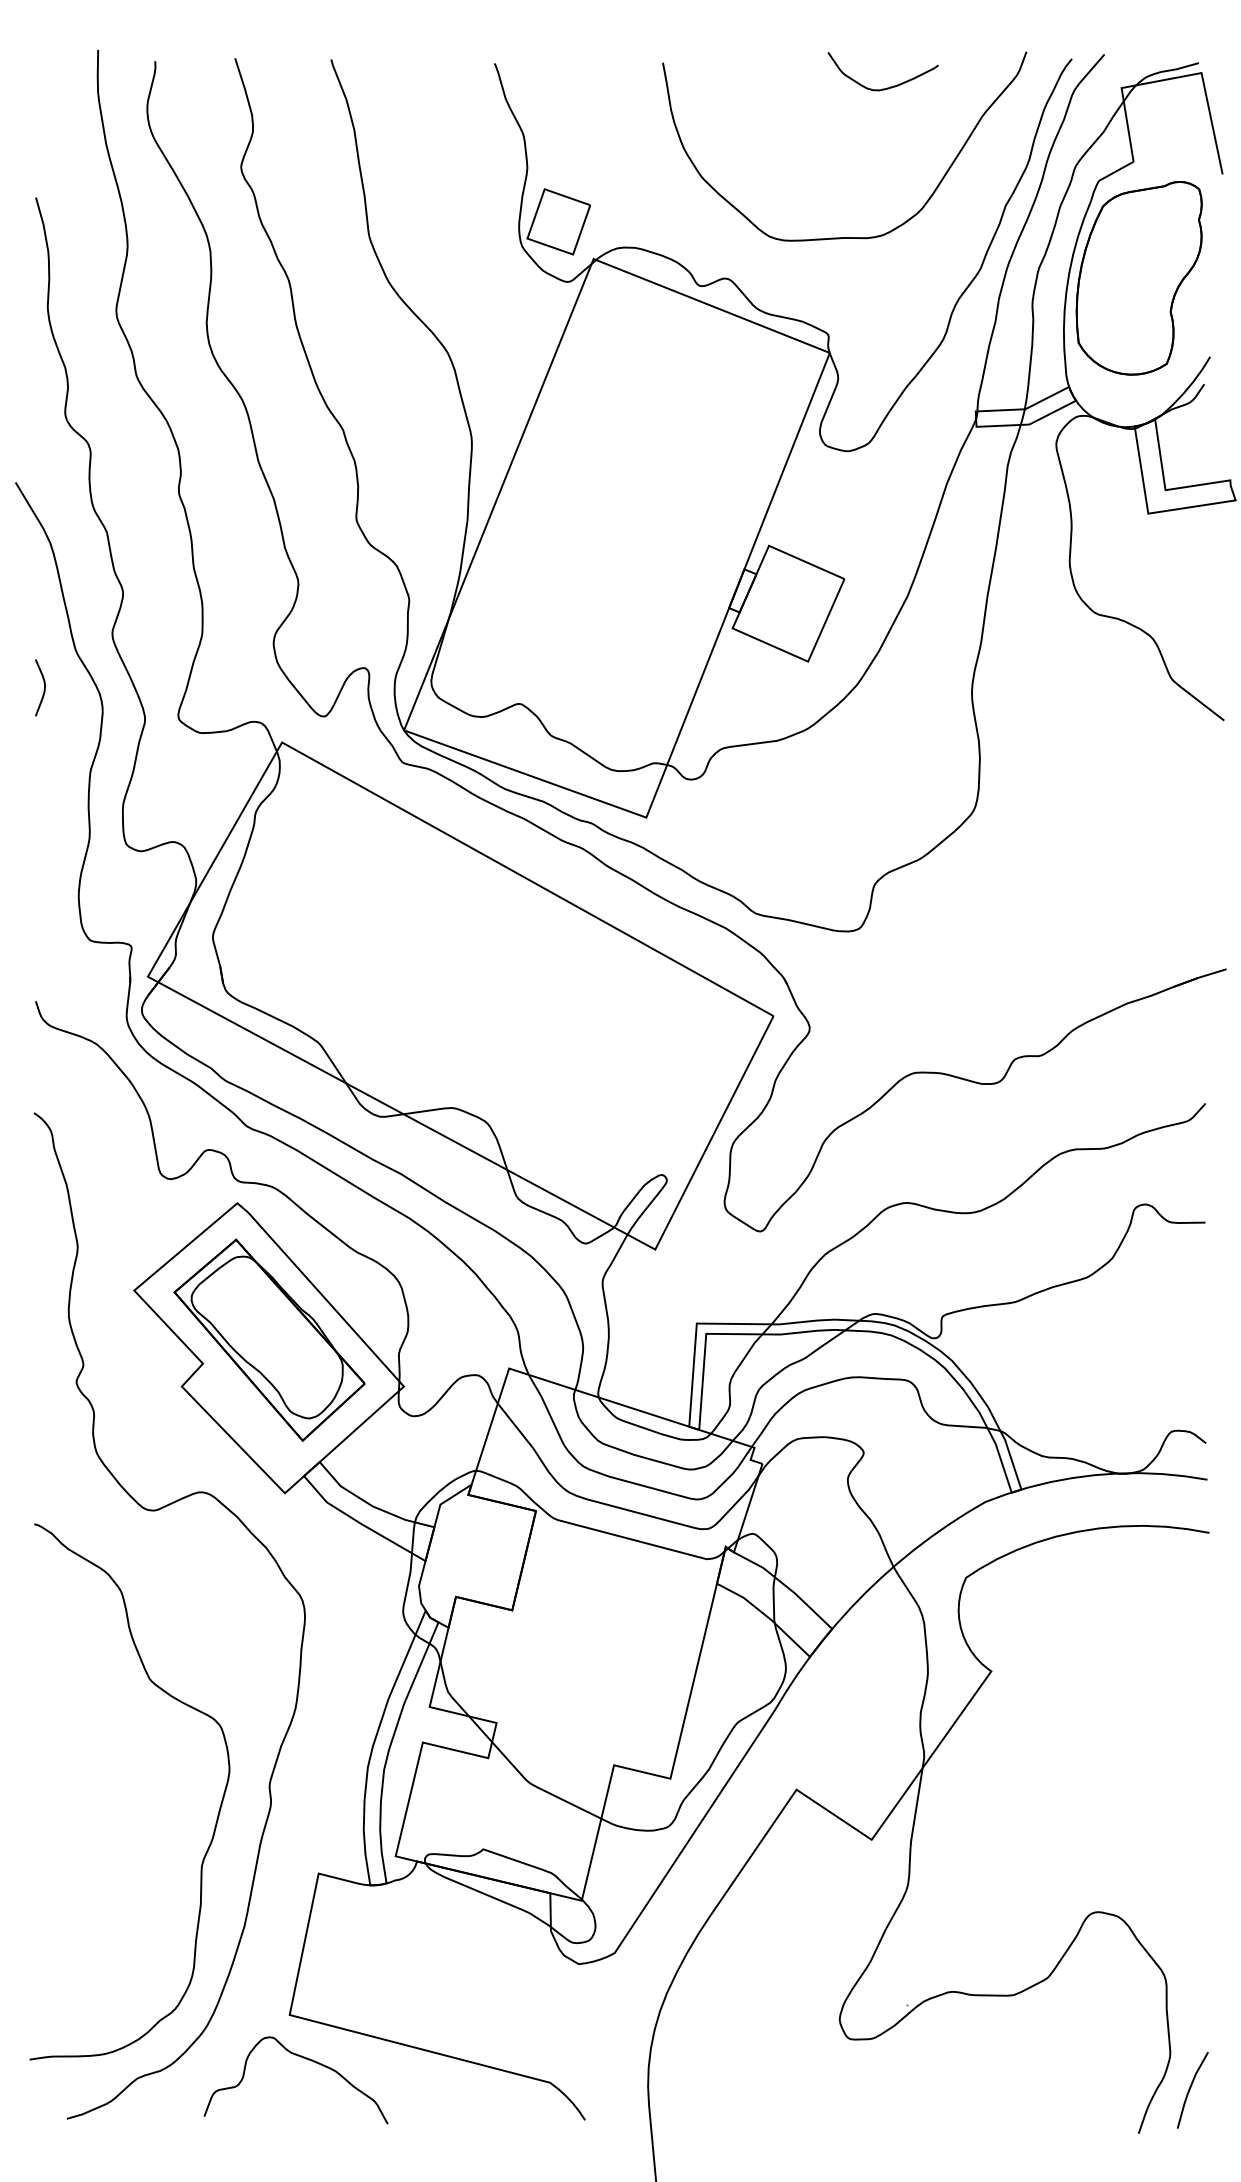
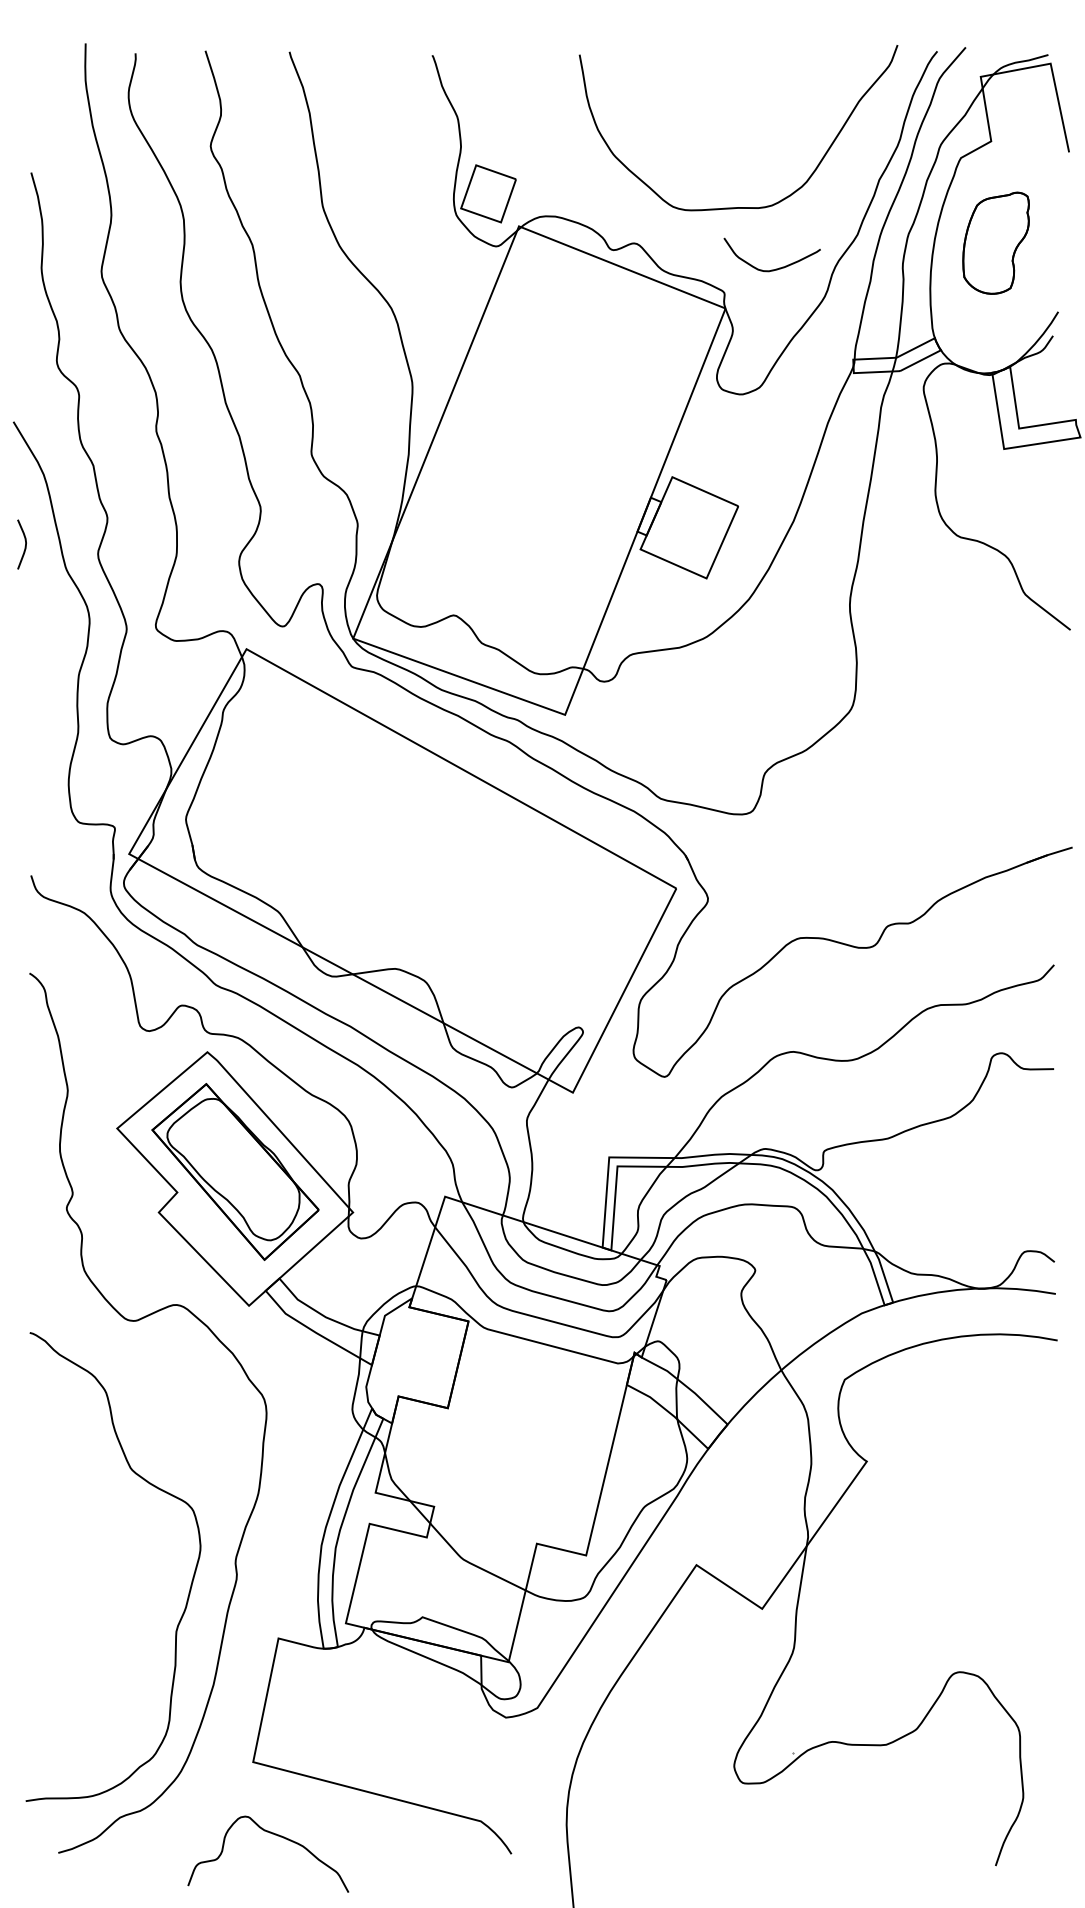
curve: (887, 87) -> (776, 268), moved
part: (1138, 278) -> (995, 243), size x0.6
curve: (43, 689) -> (24, 545), moved
curve: (303, 2058) -> (274, 1835), moved
line: (1190, 2089) -> (1041, 1827), removed

